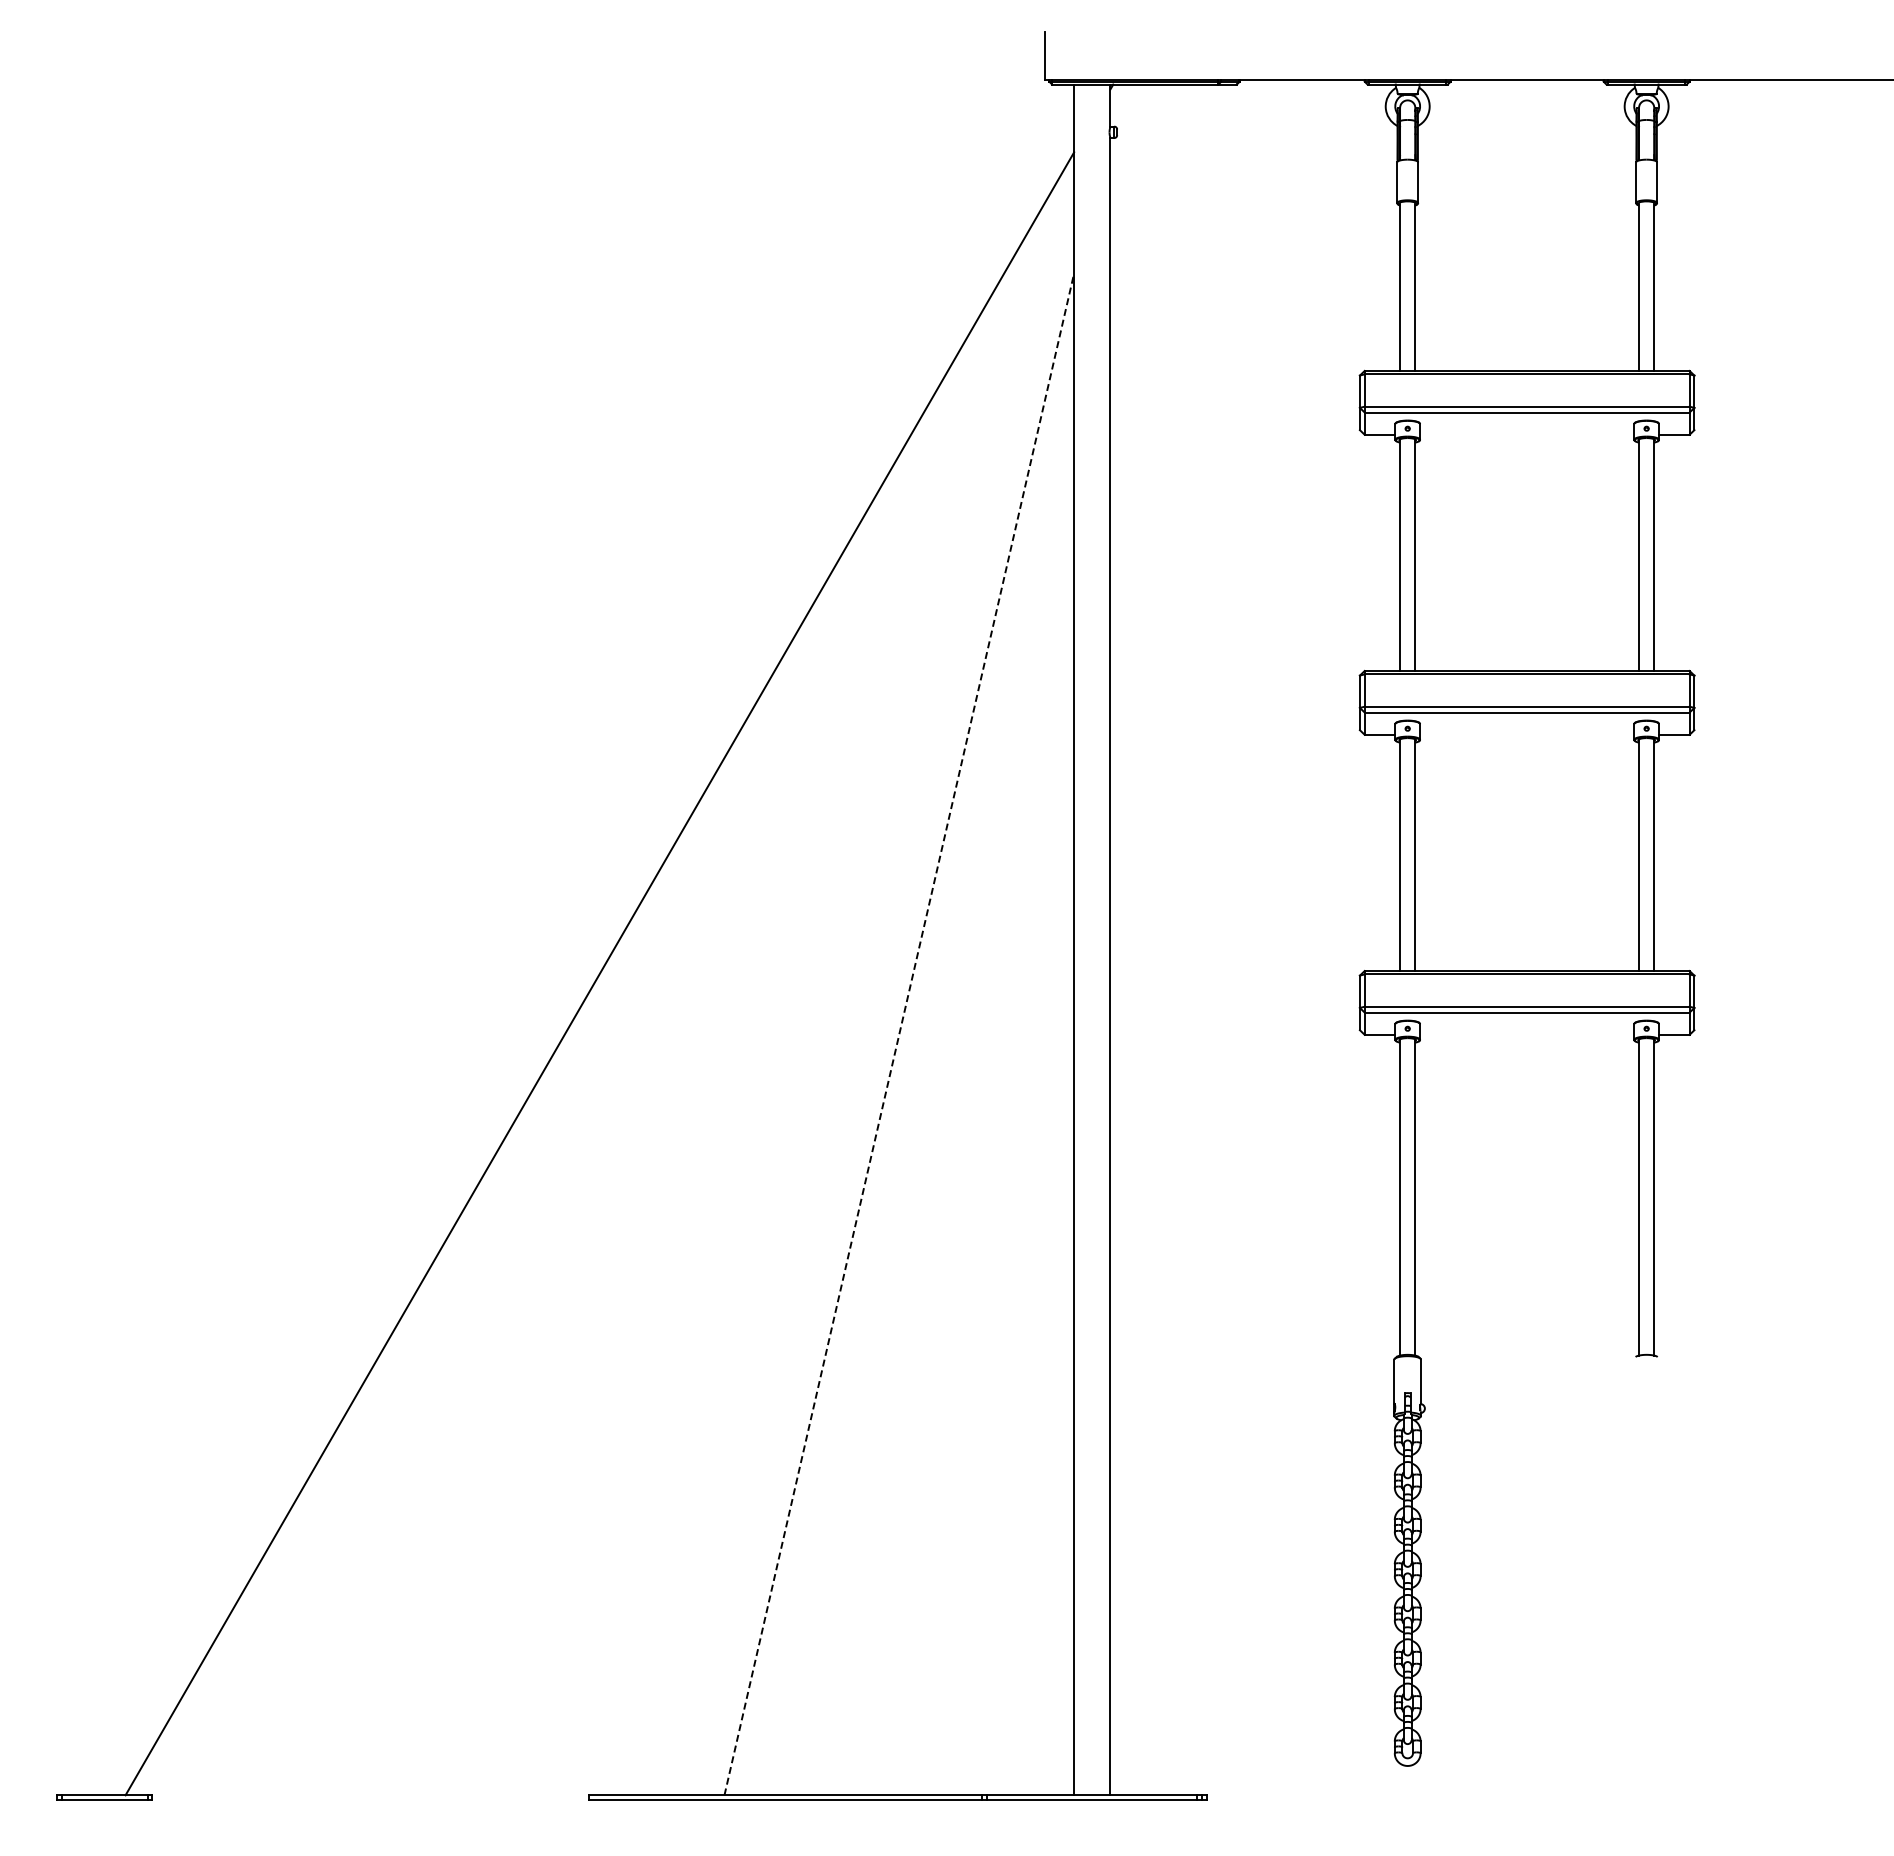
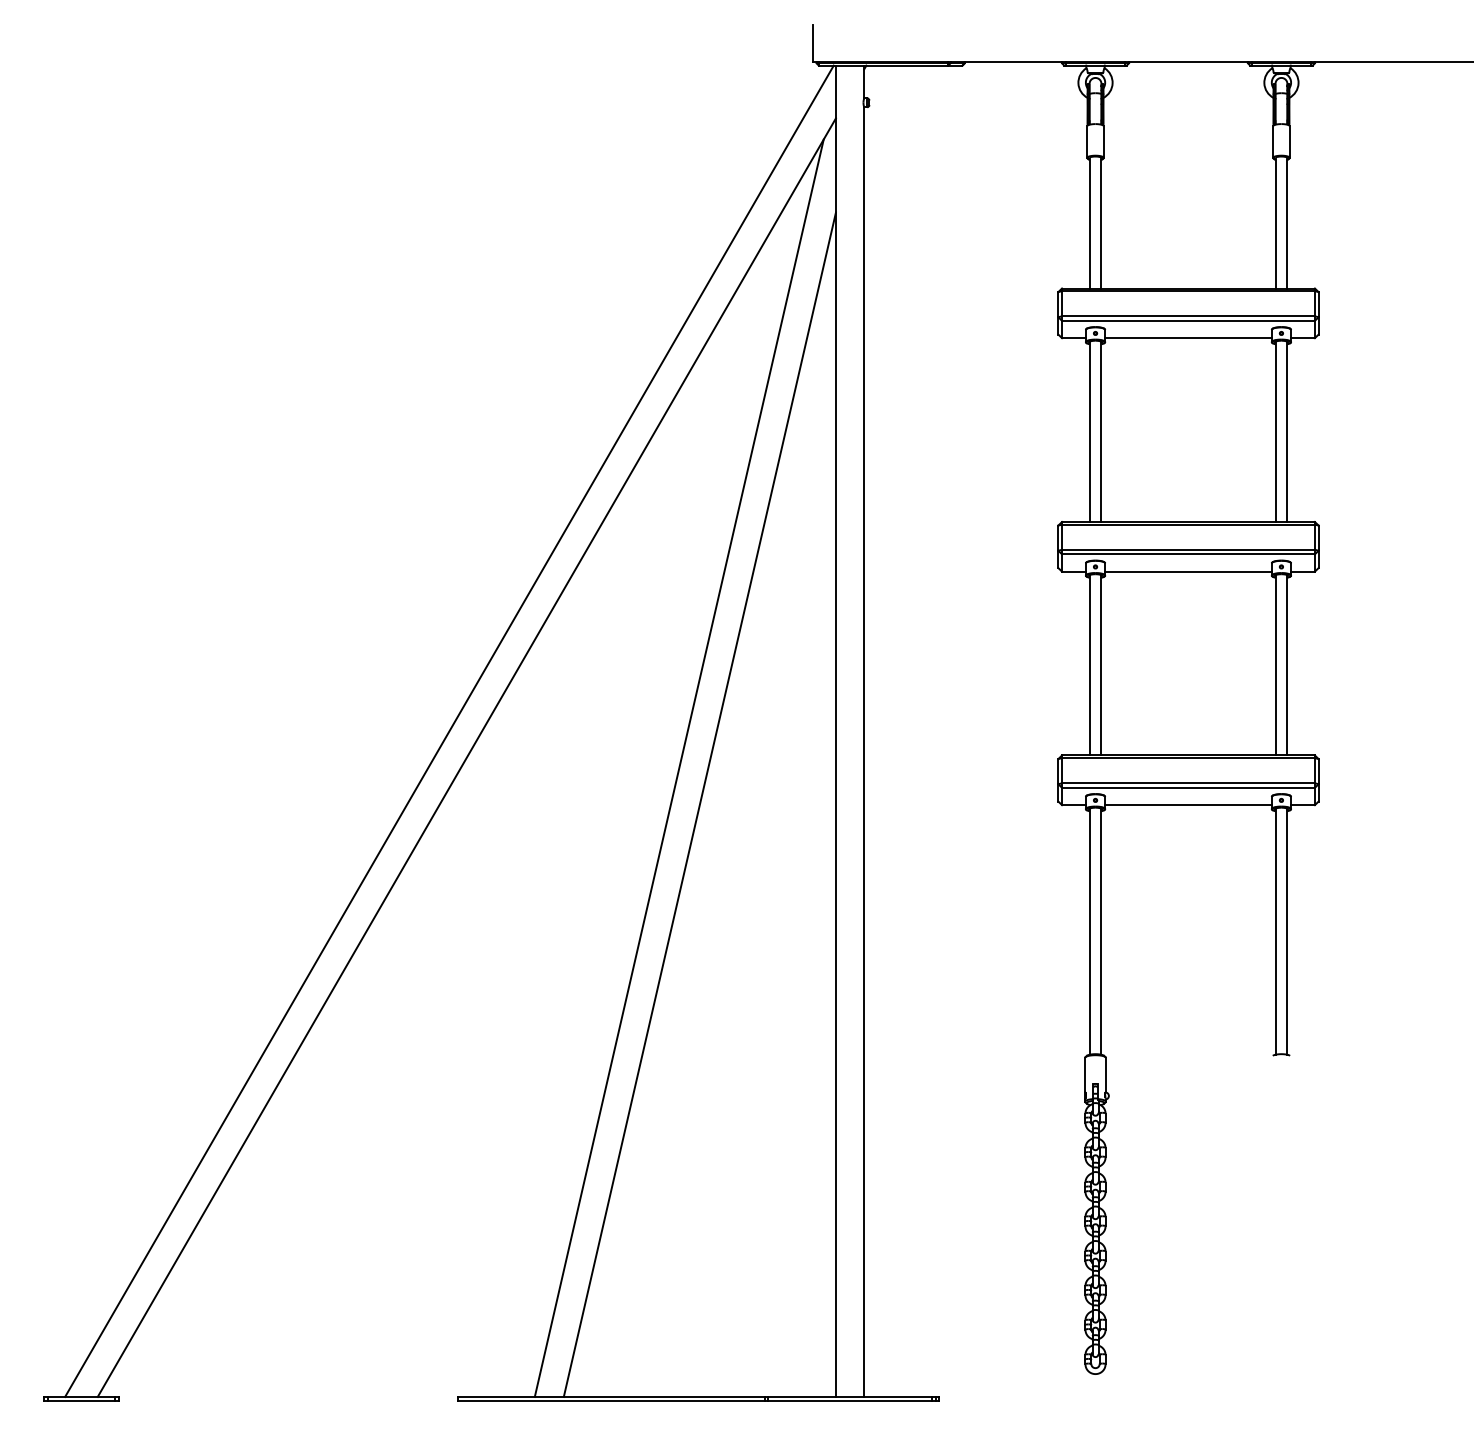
line: (1527, 434) -> (1188, 337), added
line: (1527, 734) -> (1188, 571), added
line: (577, 939) -> (449, 730), added
line: (872, 987) -> (679, 768), added
line: (899, 1034) -> (700, 804), dashed -> solid
line: (1527, 1034) -> (1188, 804), added

